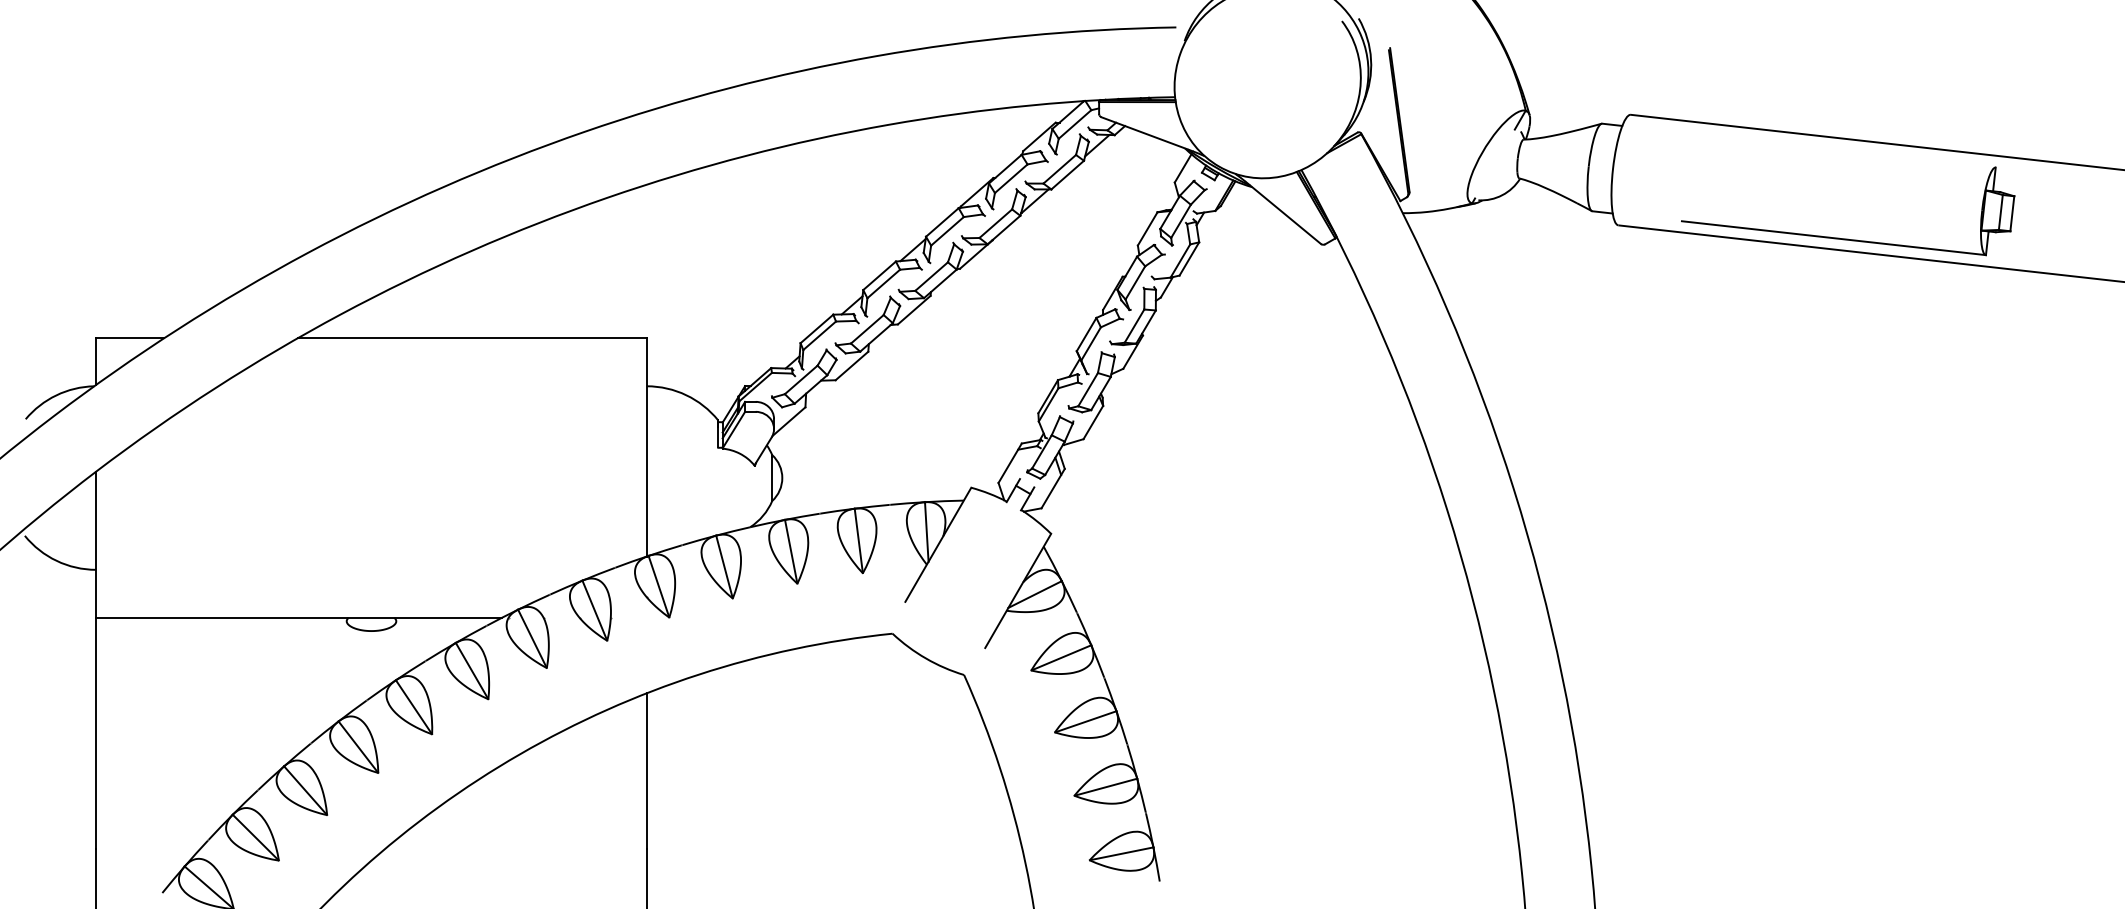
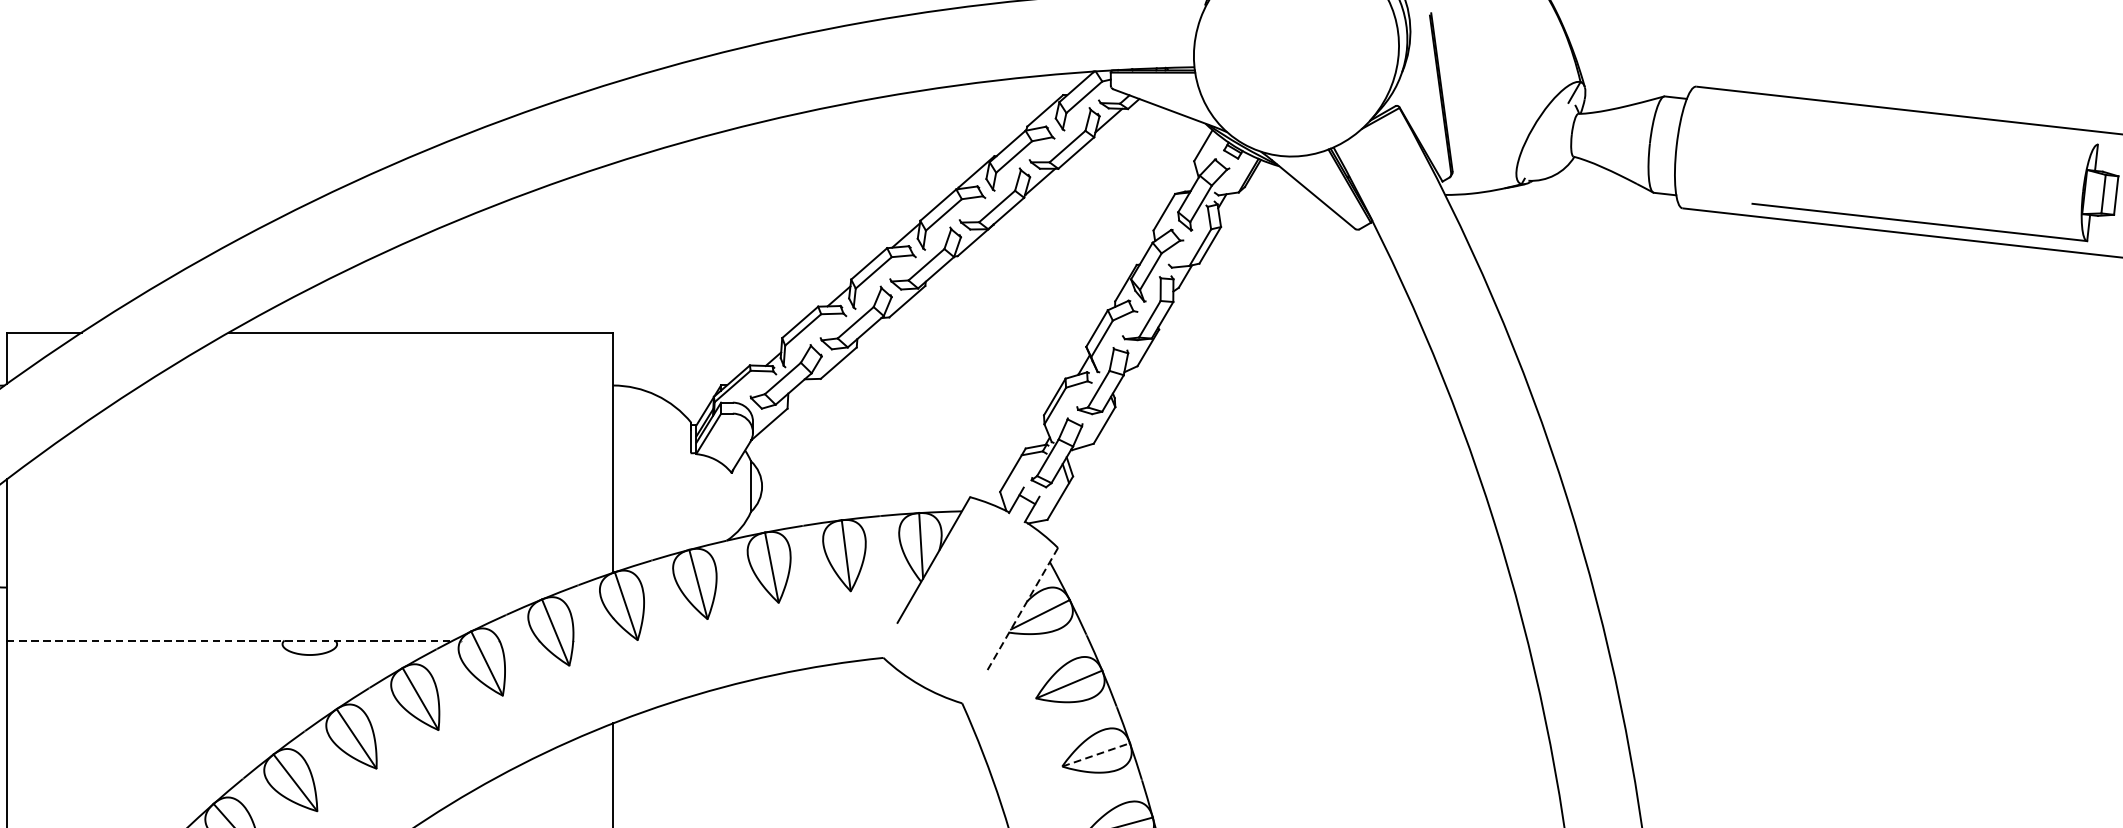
line: (1018, 590) -> (1022, 610), solid -> dashed
line: (299, 617) -> (230, 640), solid -> dashed
line: (1086, 721) -> (1096, 754), solid -> dashed

